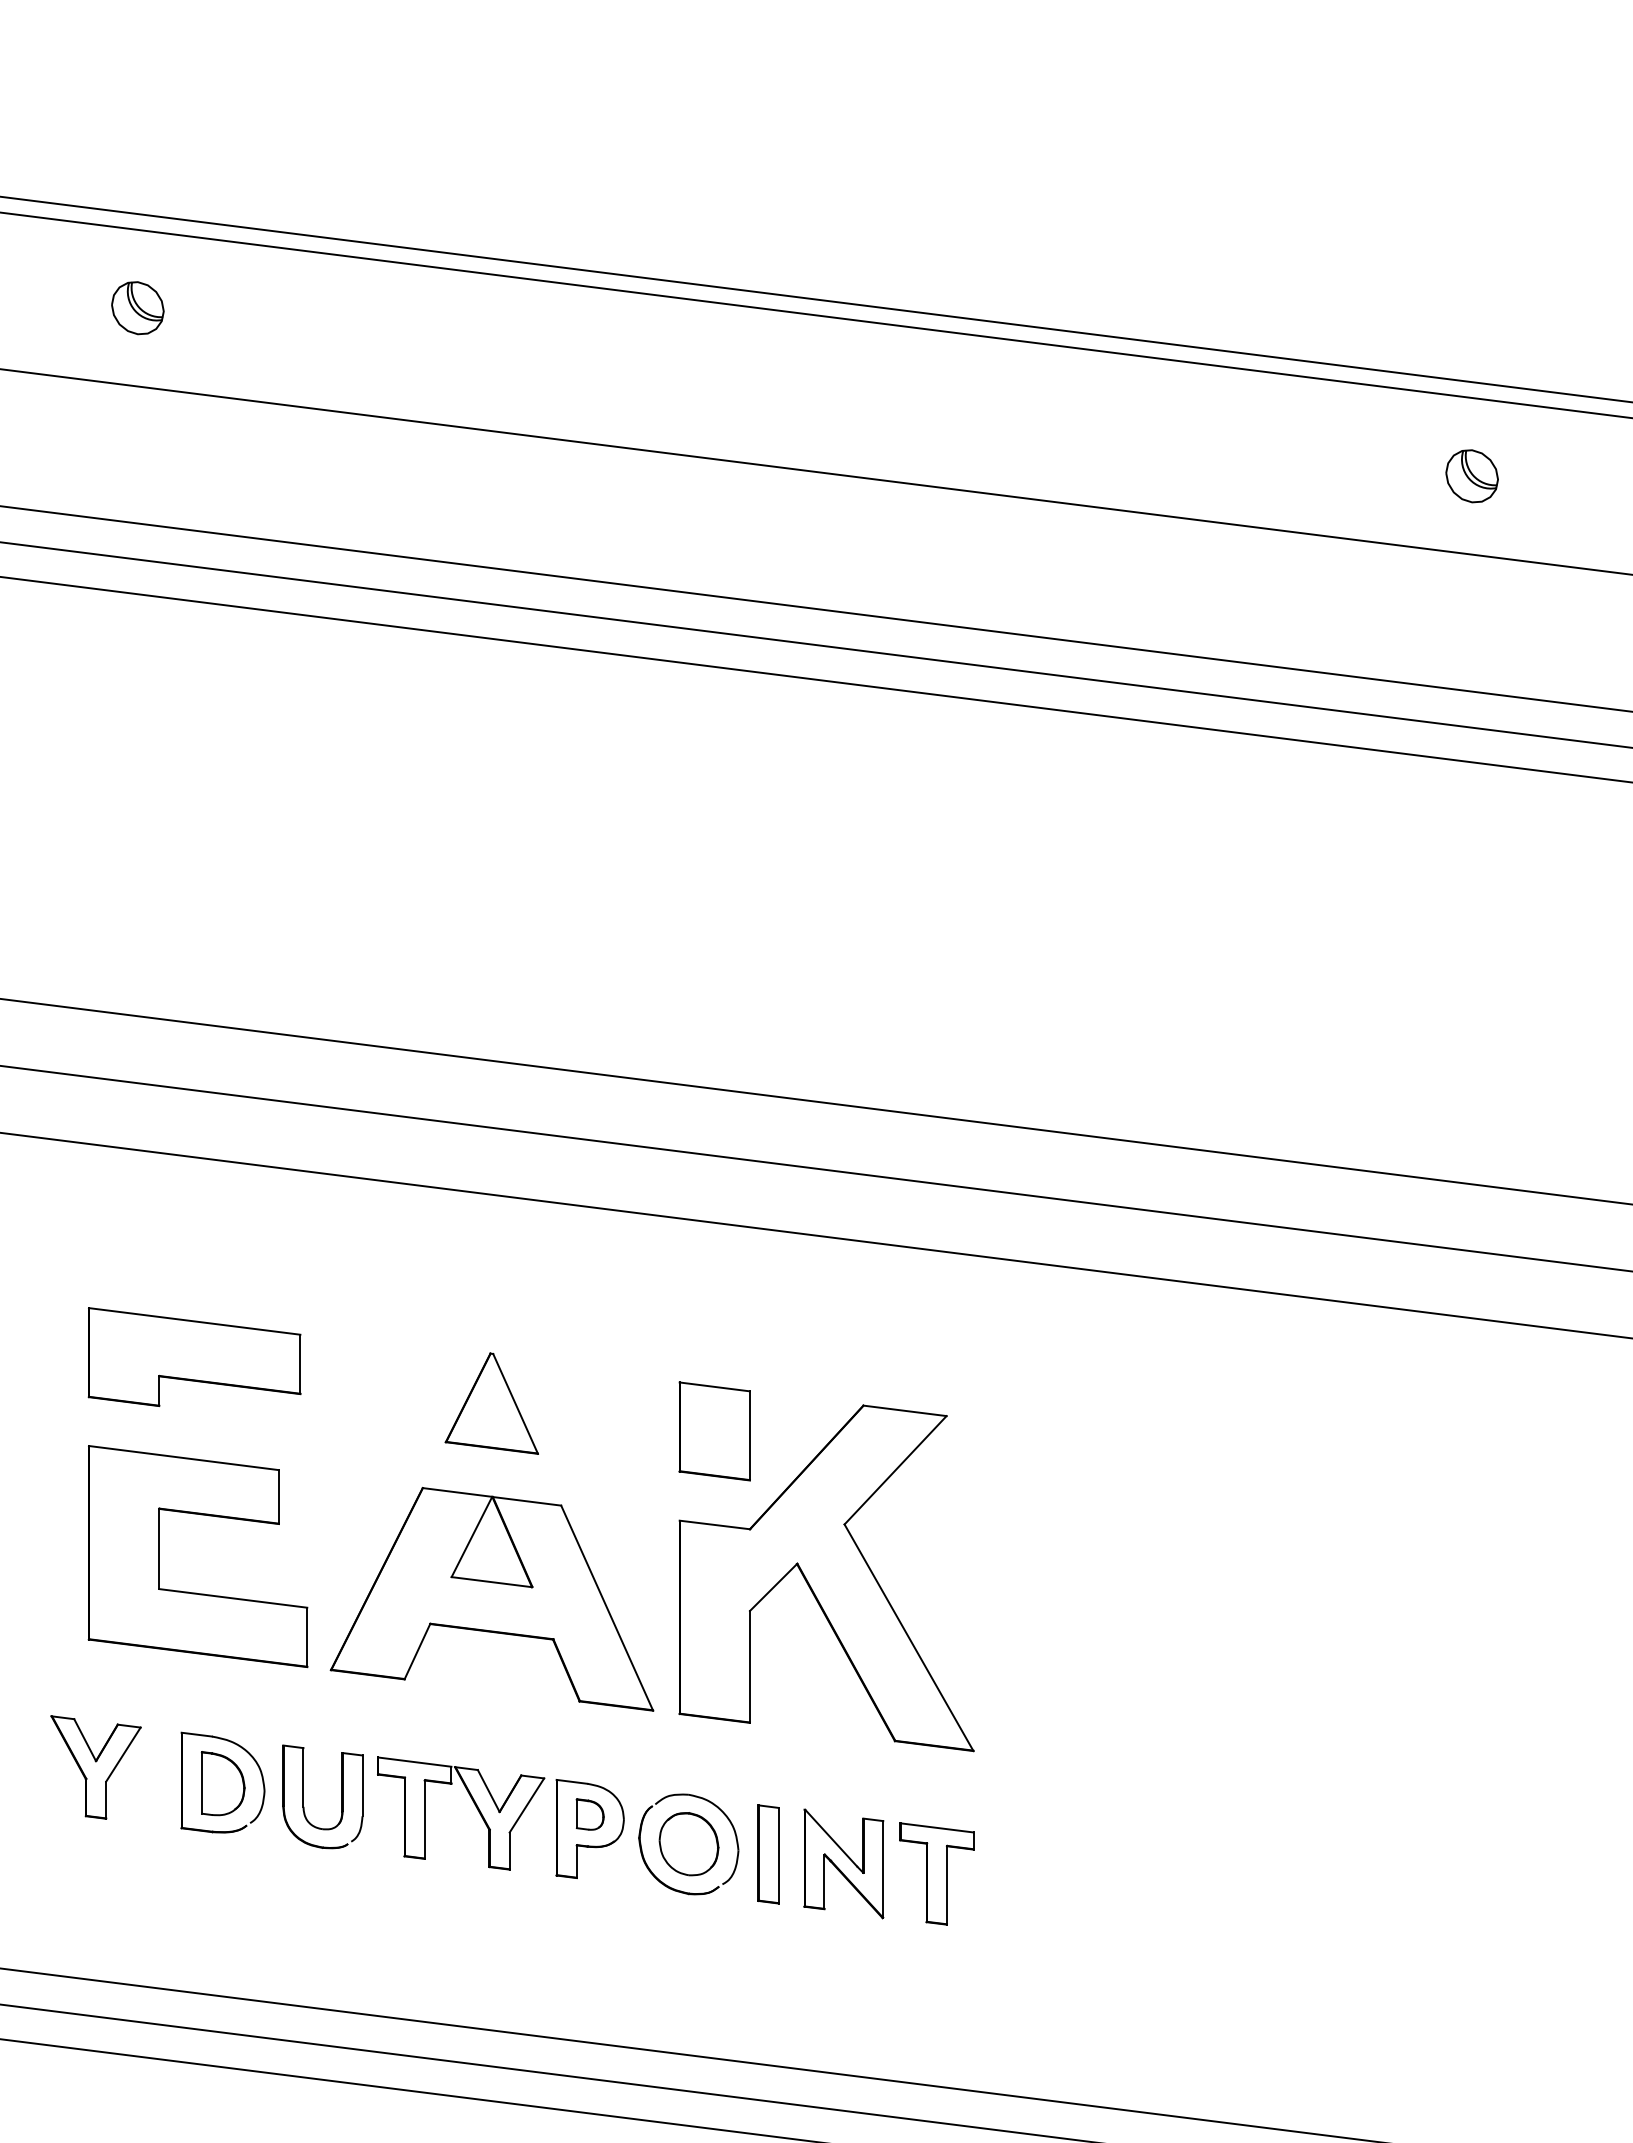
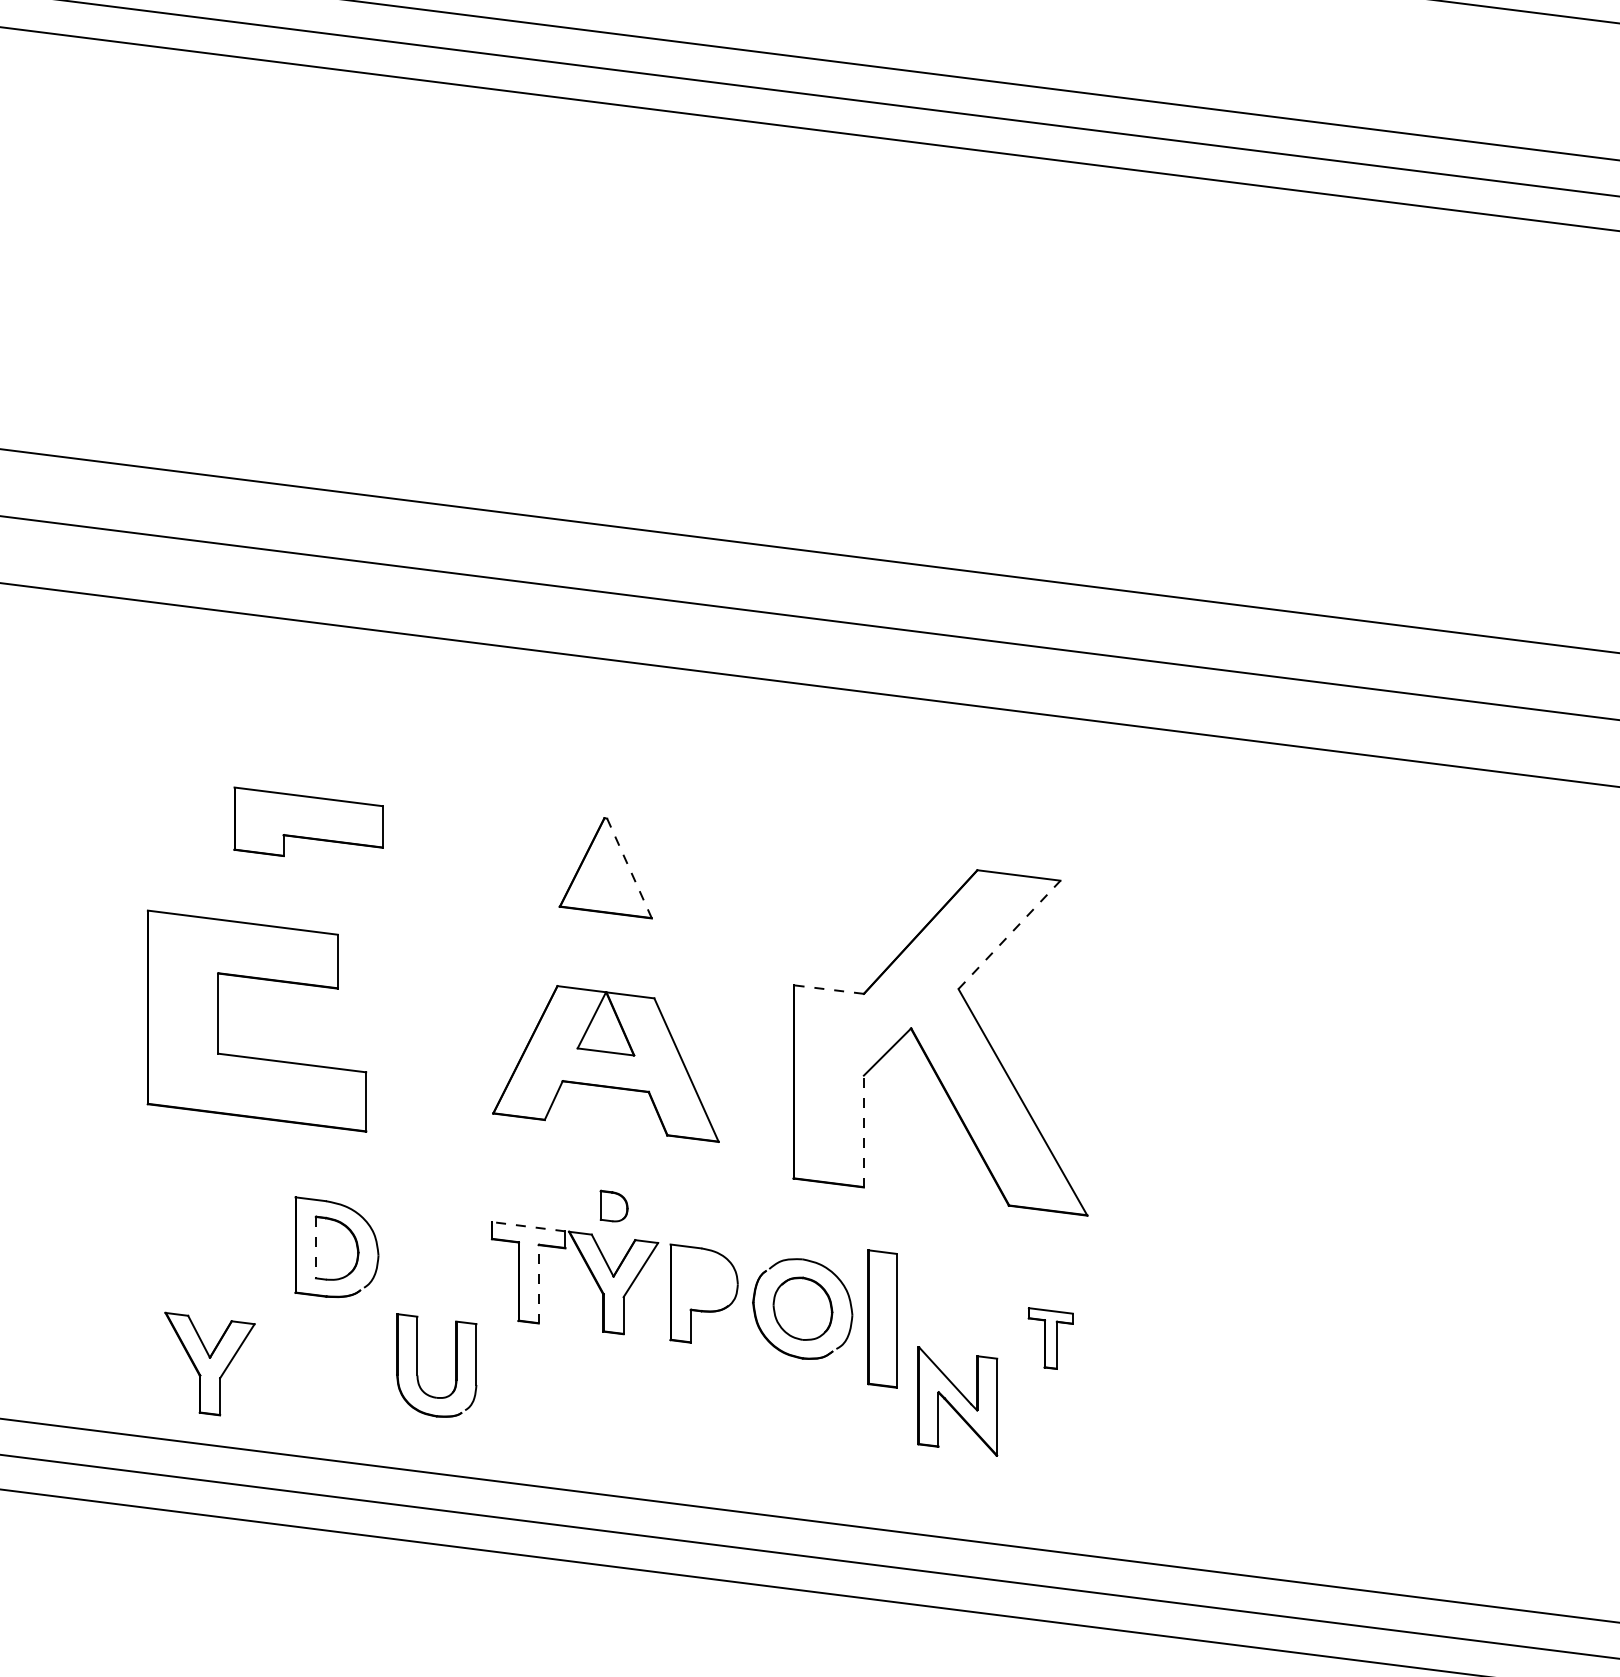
part: (194, 1357) -> (308, 822), size x0.7
line: (515, 1403) -> (629, 868), solid -> dashed
part: (714, 1431) -> (828, 896), removed
line: (895, 1469) -> (1009, 934), solid -> dashed
line: (714, 1524) -> (828, 989), solid -> dashed
part: (196, 1592) -> (255, 1057), moved
part: (491, 1599) -> (605, 1064), size x0.7
line: (749, 1666) -> (863, 1131), solid -> dashed
line: (414, 1762) -> (528, 1227), solid -> dashed
part: (95, 1767) -> (209, 1364), moved
line: (201, 1783) -> (315, 1248), solid -> dashed
part: (303, 1796) -> (417, 1365), moved
part: (589, 1814) -> (613, 1206), moved
line: (424, 1819) -> (538, 1284), solid -> dashed
part: (768, 1854) -> (882, 1319), size x1.4
part: (843, 1863) -> (957, 1401), moved
part: (936, 1873) -> (1050, 1338), size x0.6

